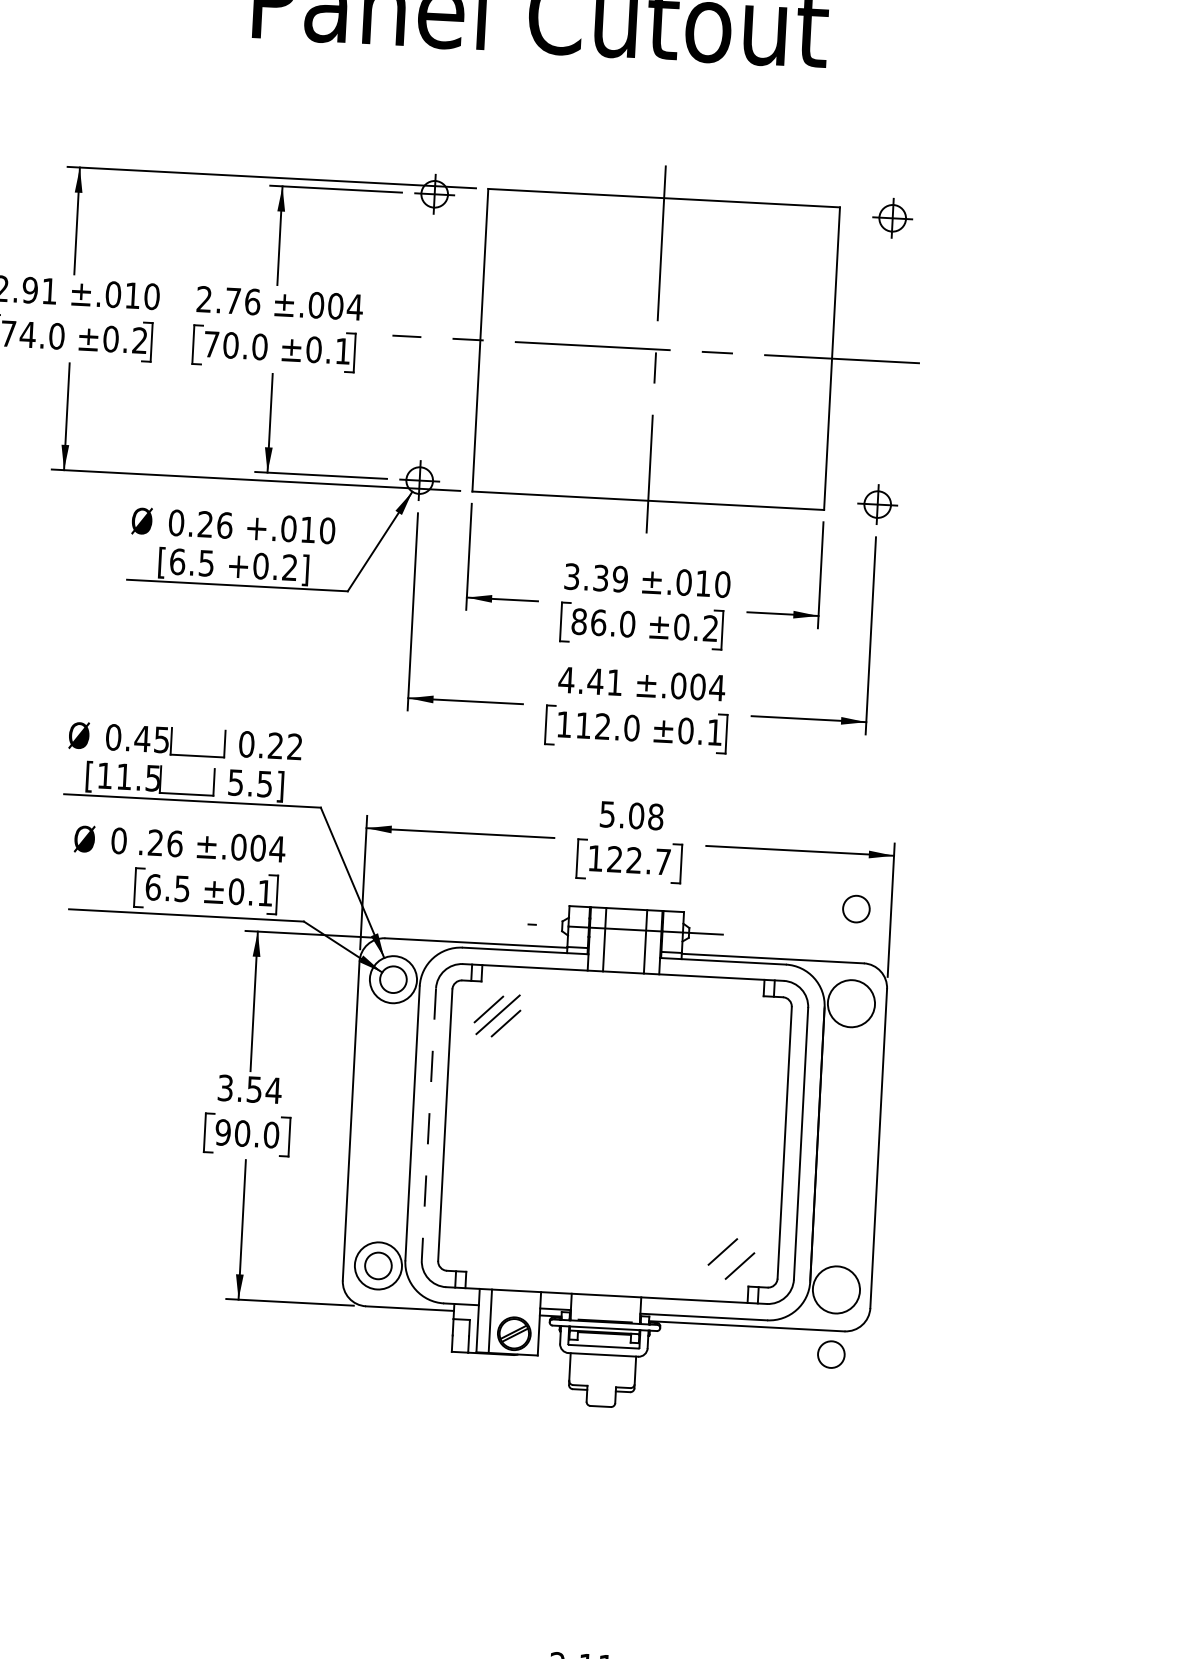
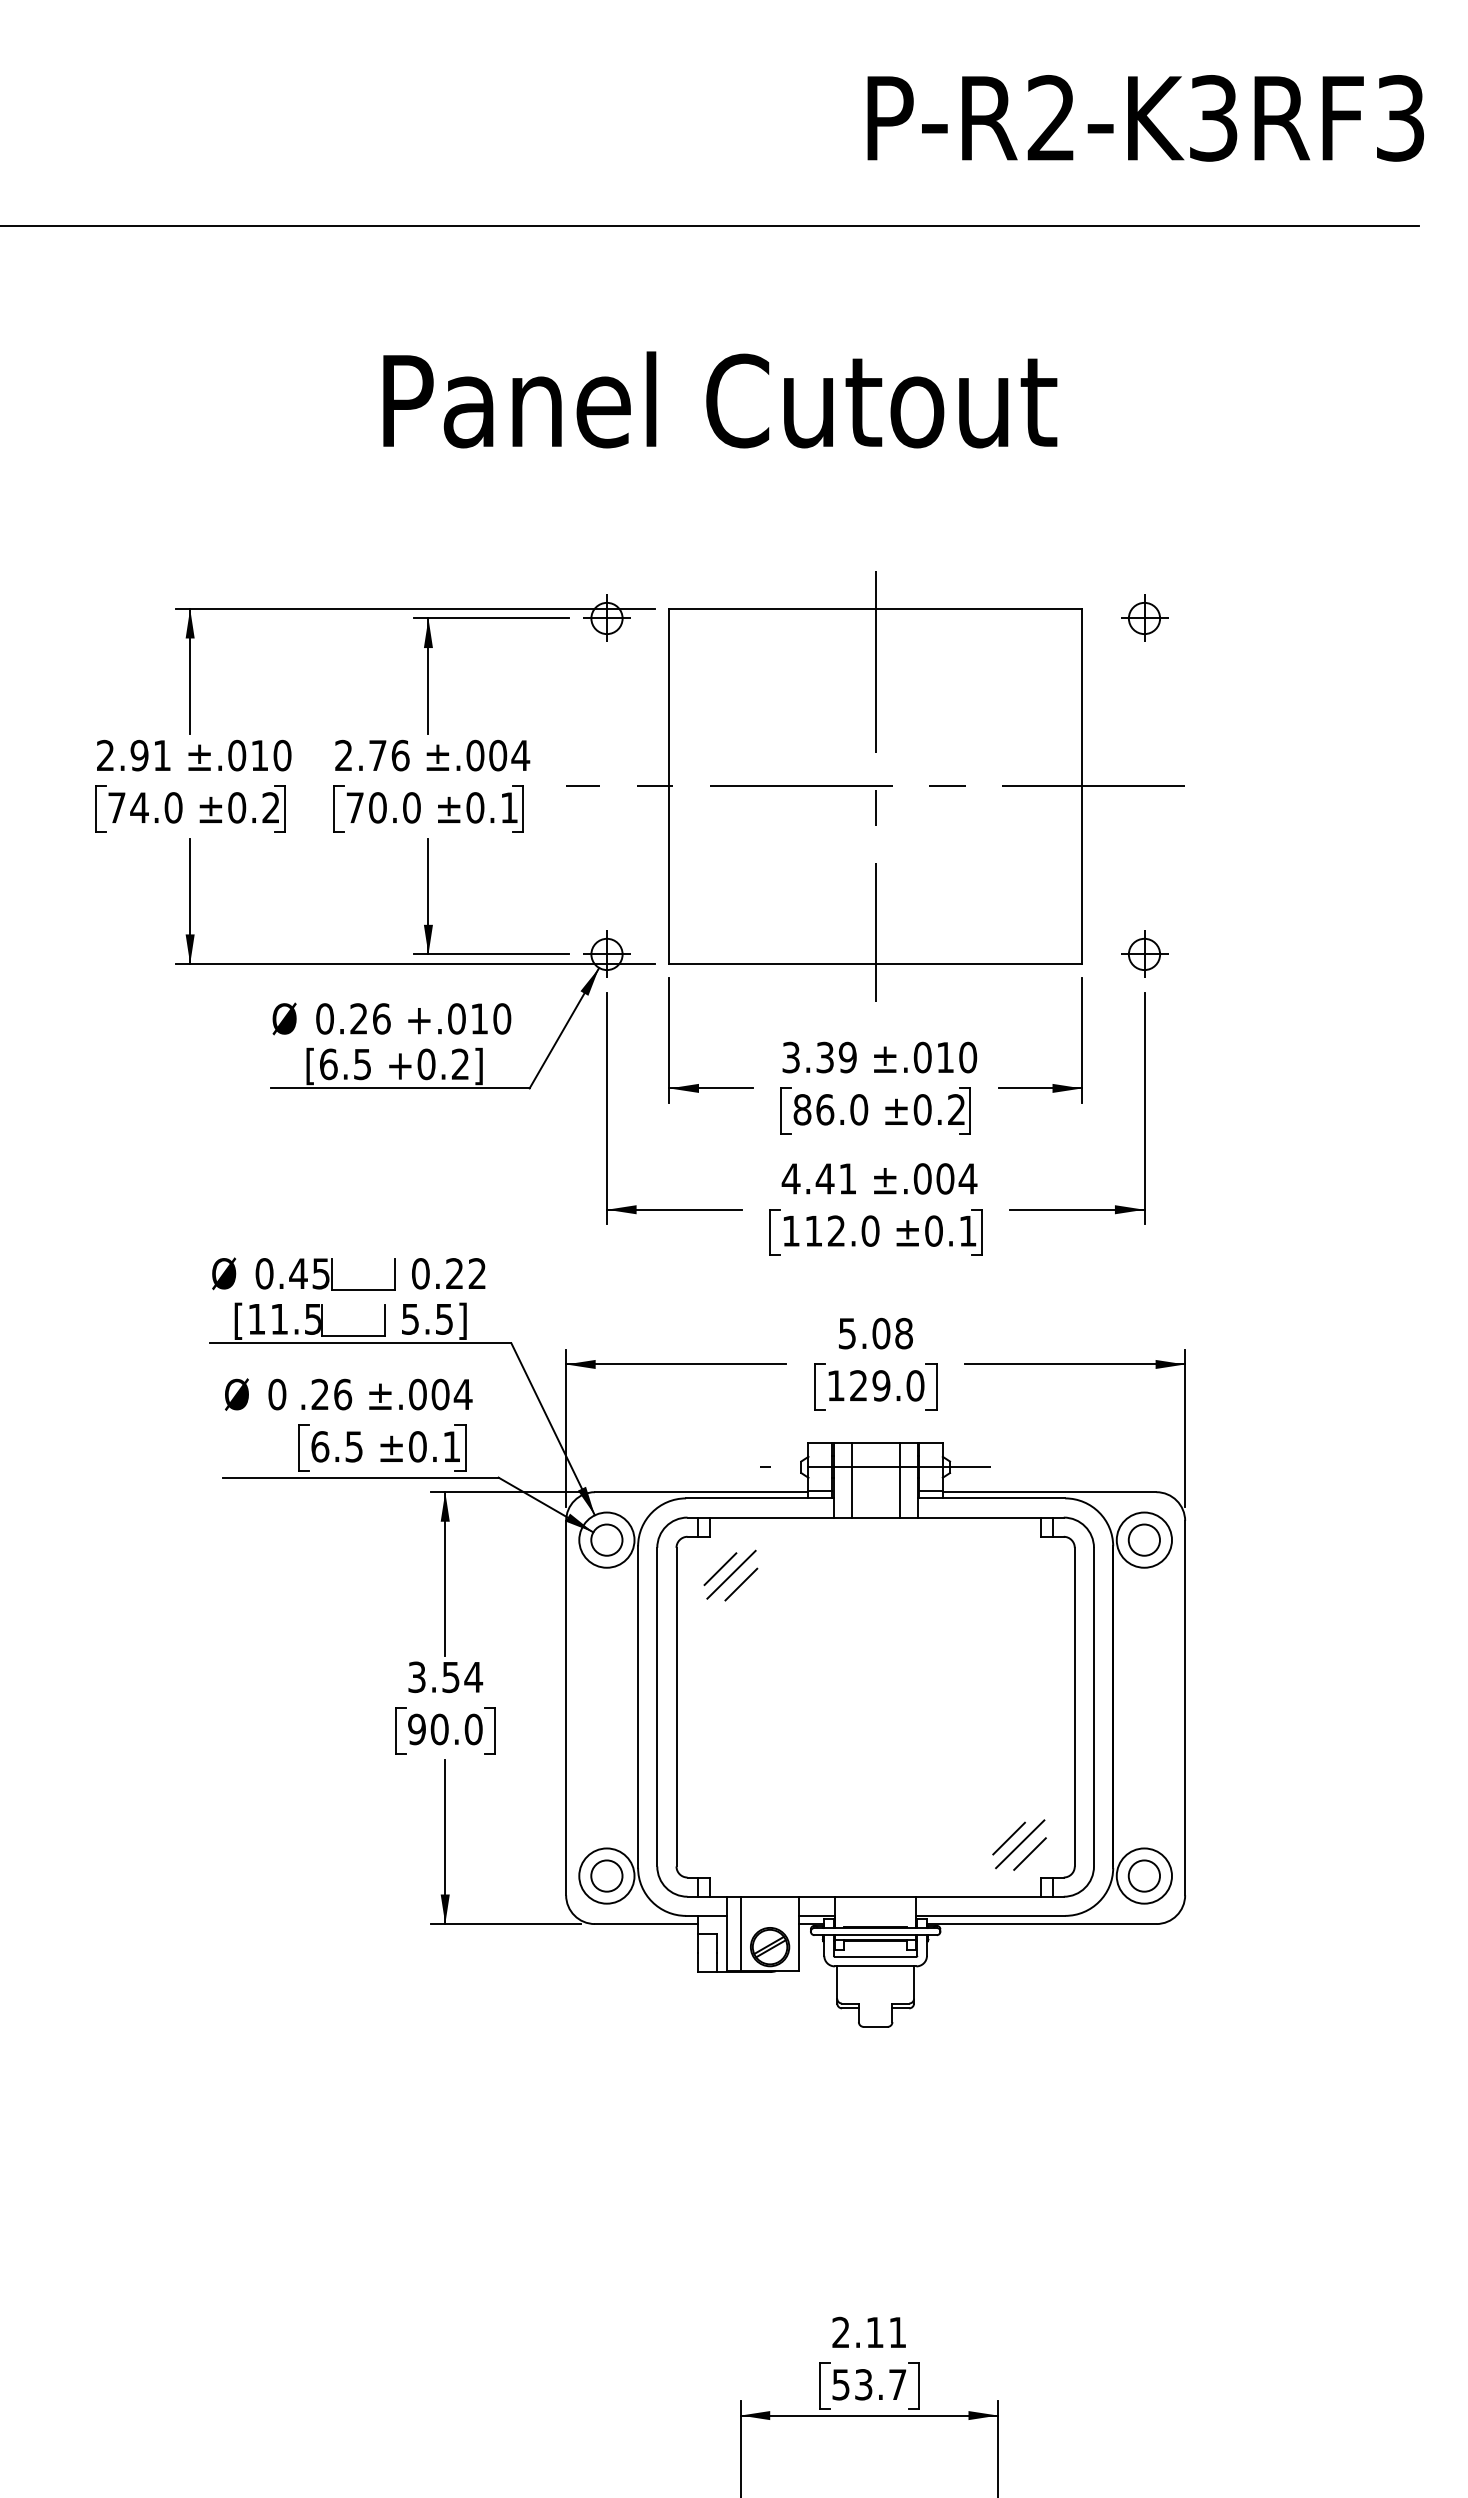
text: (648, 860) -> (898, 1385), 122.7 -> 129.0
circle: (855, 908) -> (1143, 1539), moved
line: (429, 1124) -> (657, 1707), dashed -> solid
line: (732, 1257) -> (1020, 1844), added
circle: (830, 1354) -> (1143, 1875), moved

